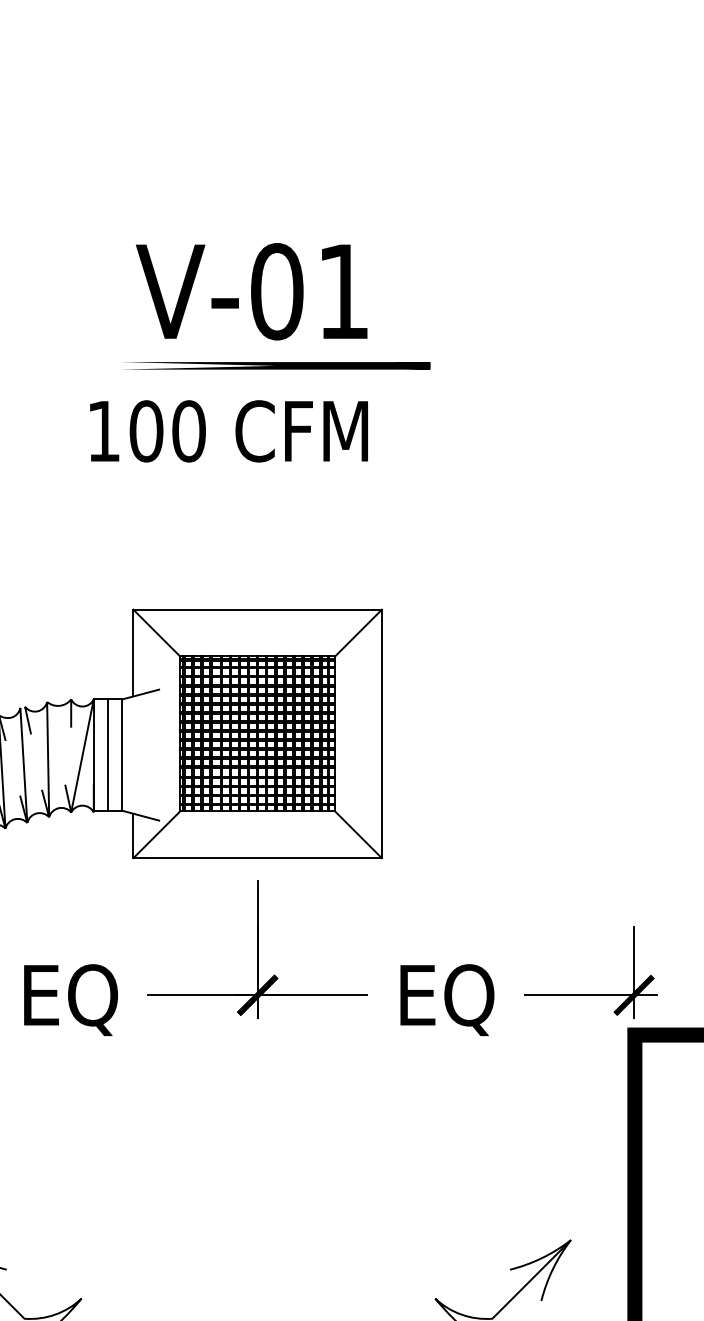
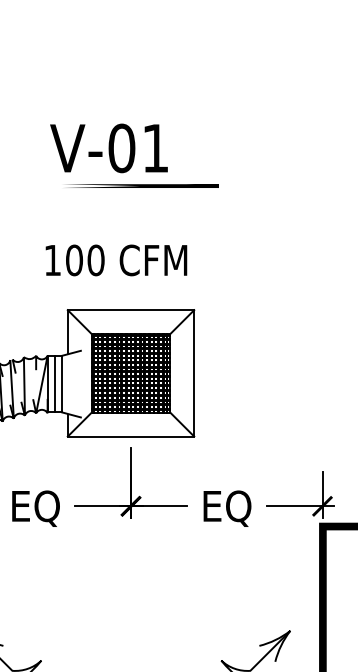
text: (250, 291) -> (108, 148), moved
text: (229, 431) -> (116, 260), moved

